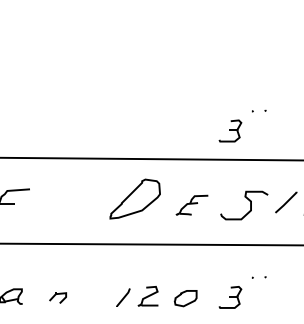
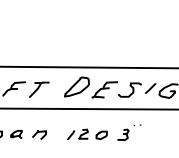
part: (243, 126) -> (129, 51), removed
part: (58, 204) -> (39, 89), added
part: (191, 204) -> (104, 89), size x1.67
part: (58, 296) -> (39, 134), size x1.67

